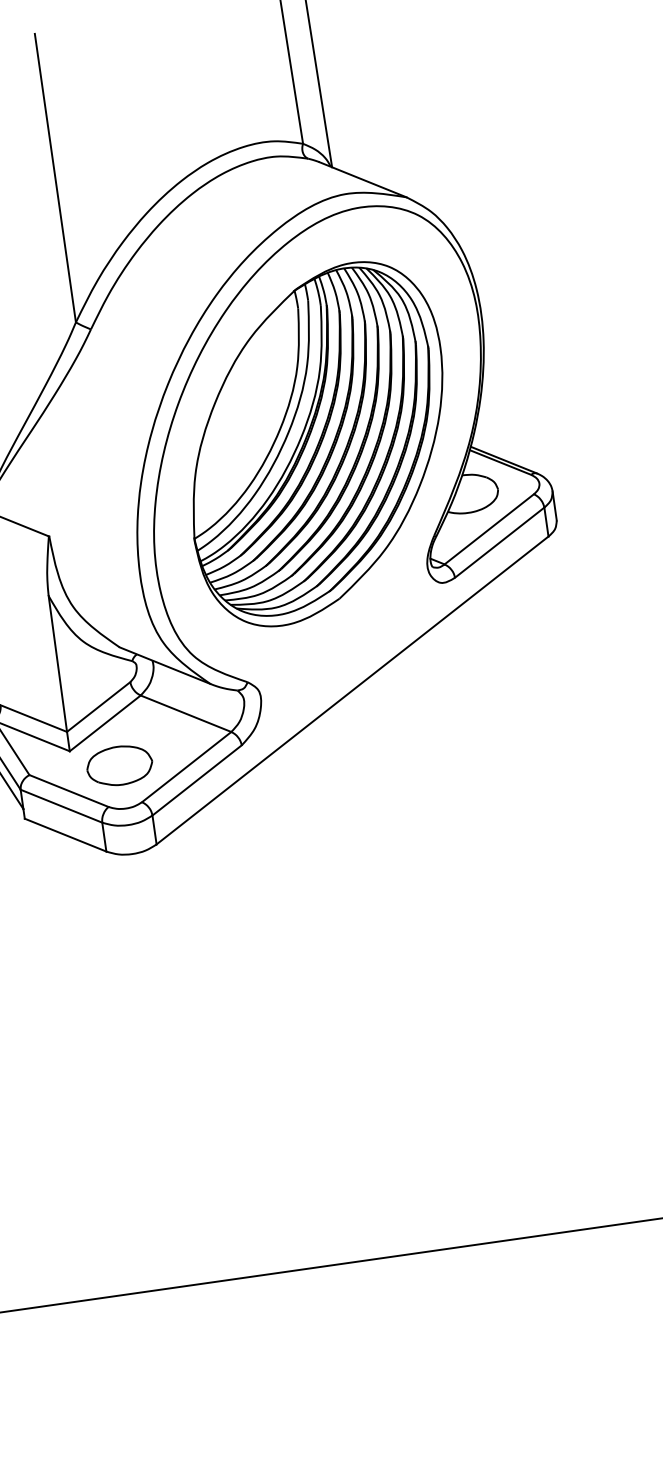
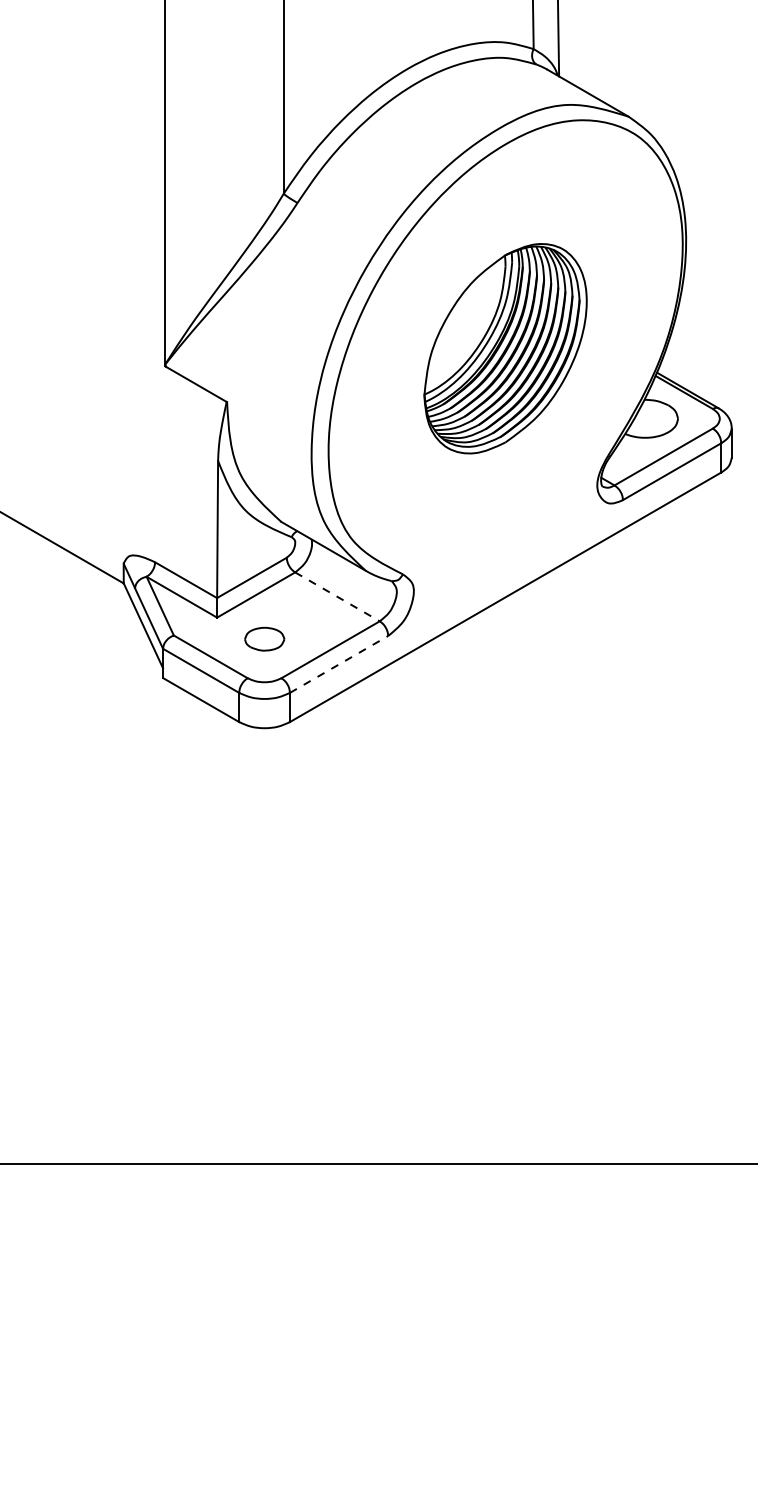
part: (317, 444) -> (505, 348), size x0.6
line: (185, 713) -> (337, 596), solid -> dashed
part: (119, 766) -> (264, 639), size x0.6
line: (197, 780) -> (339, 664), solid -> dashed

